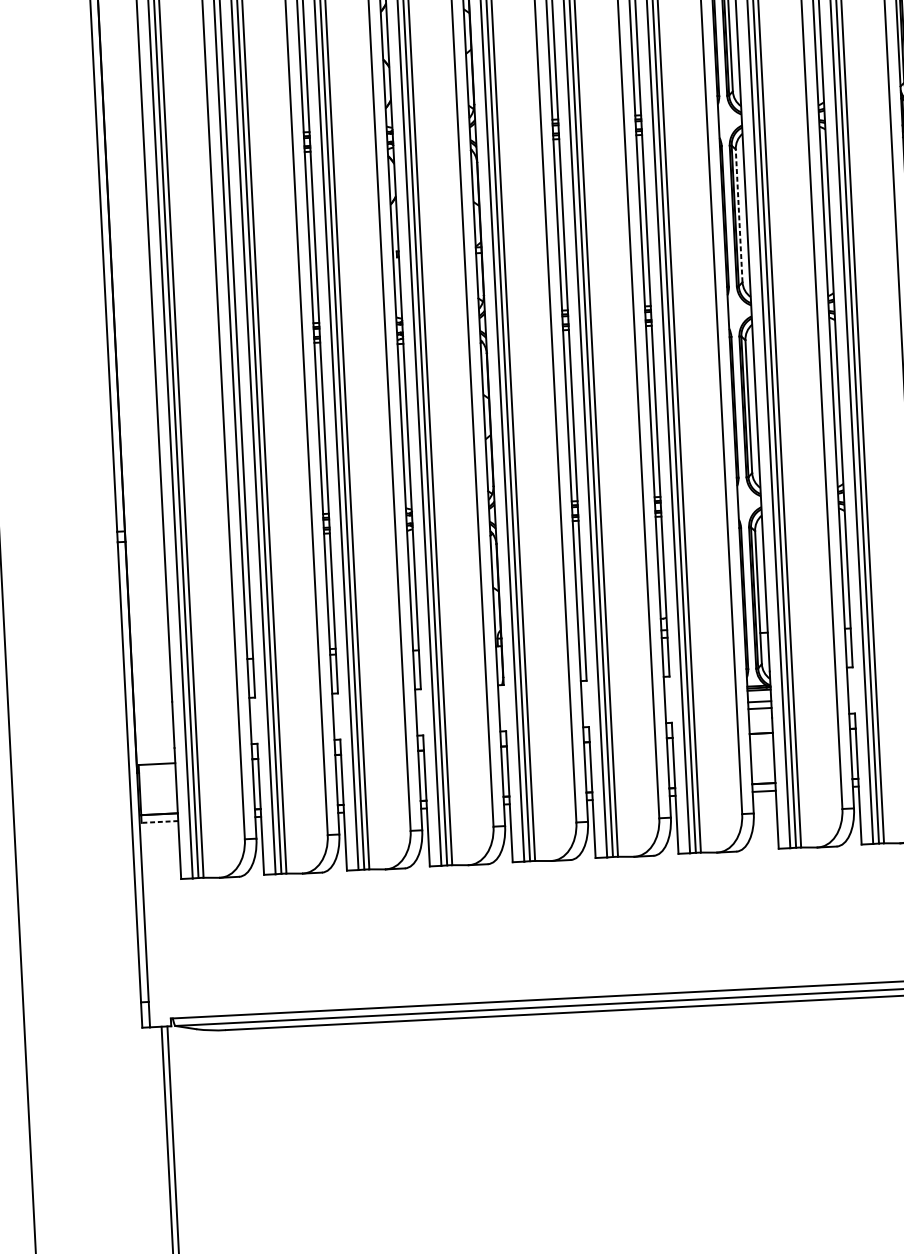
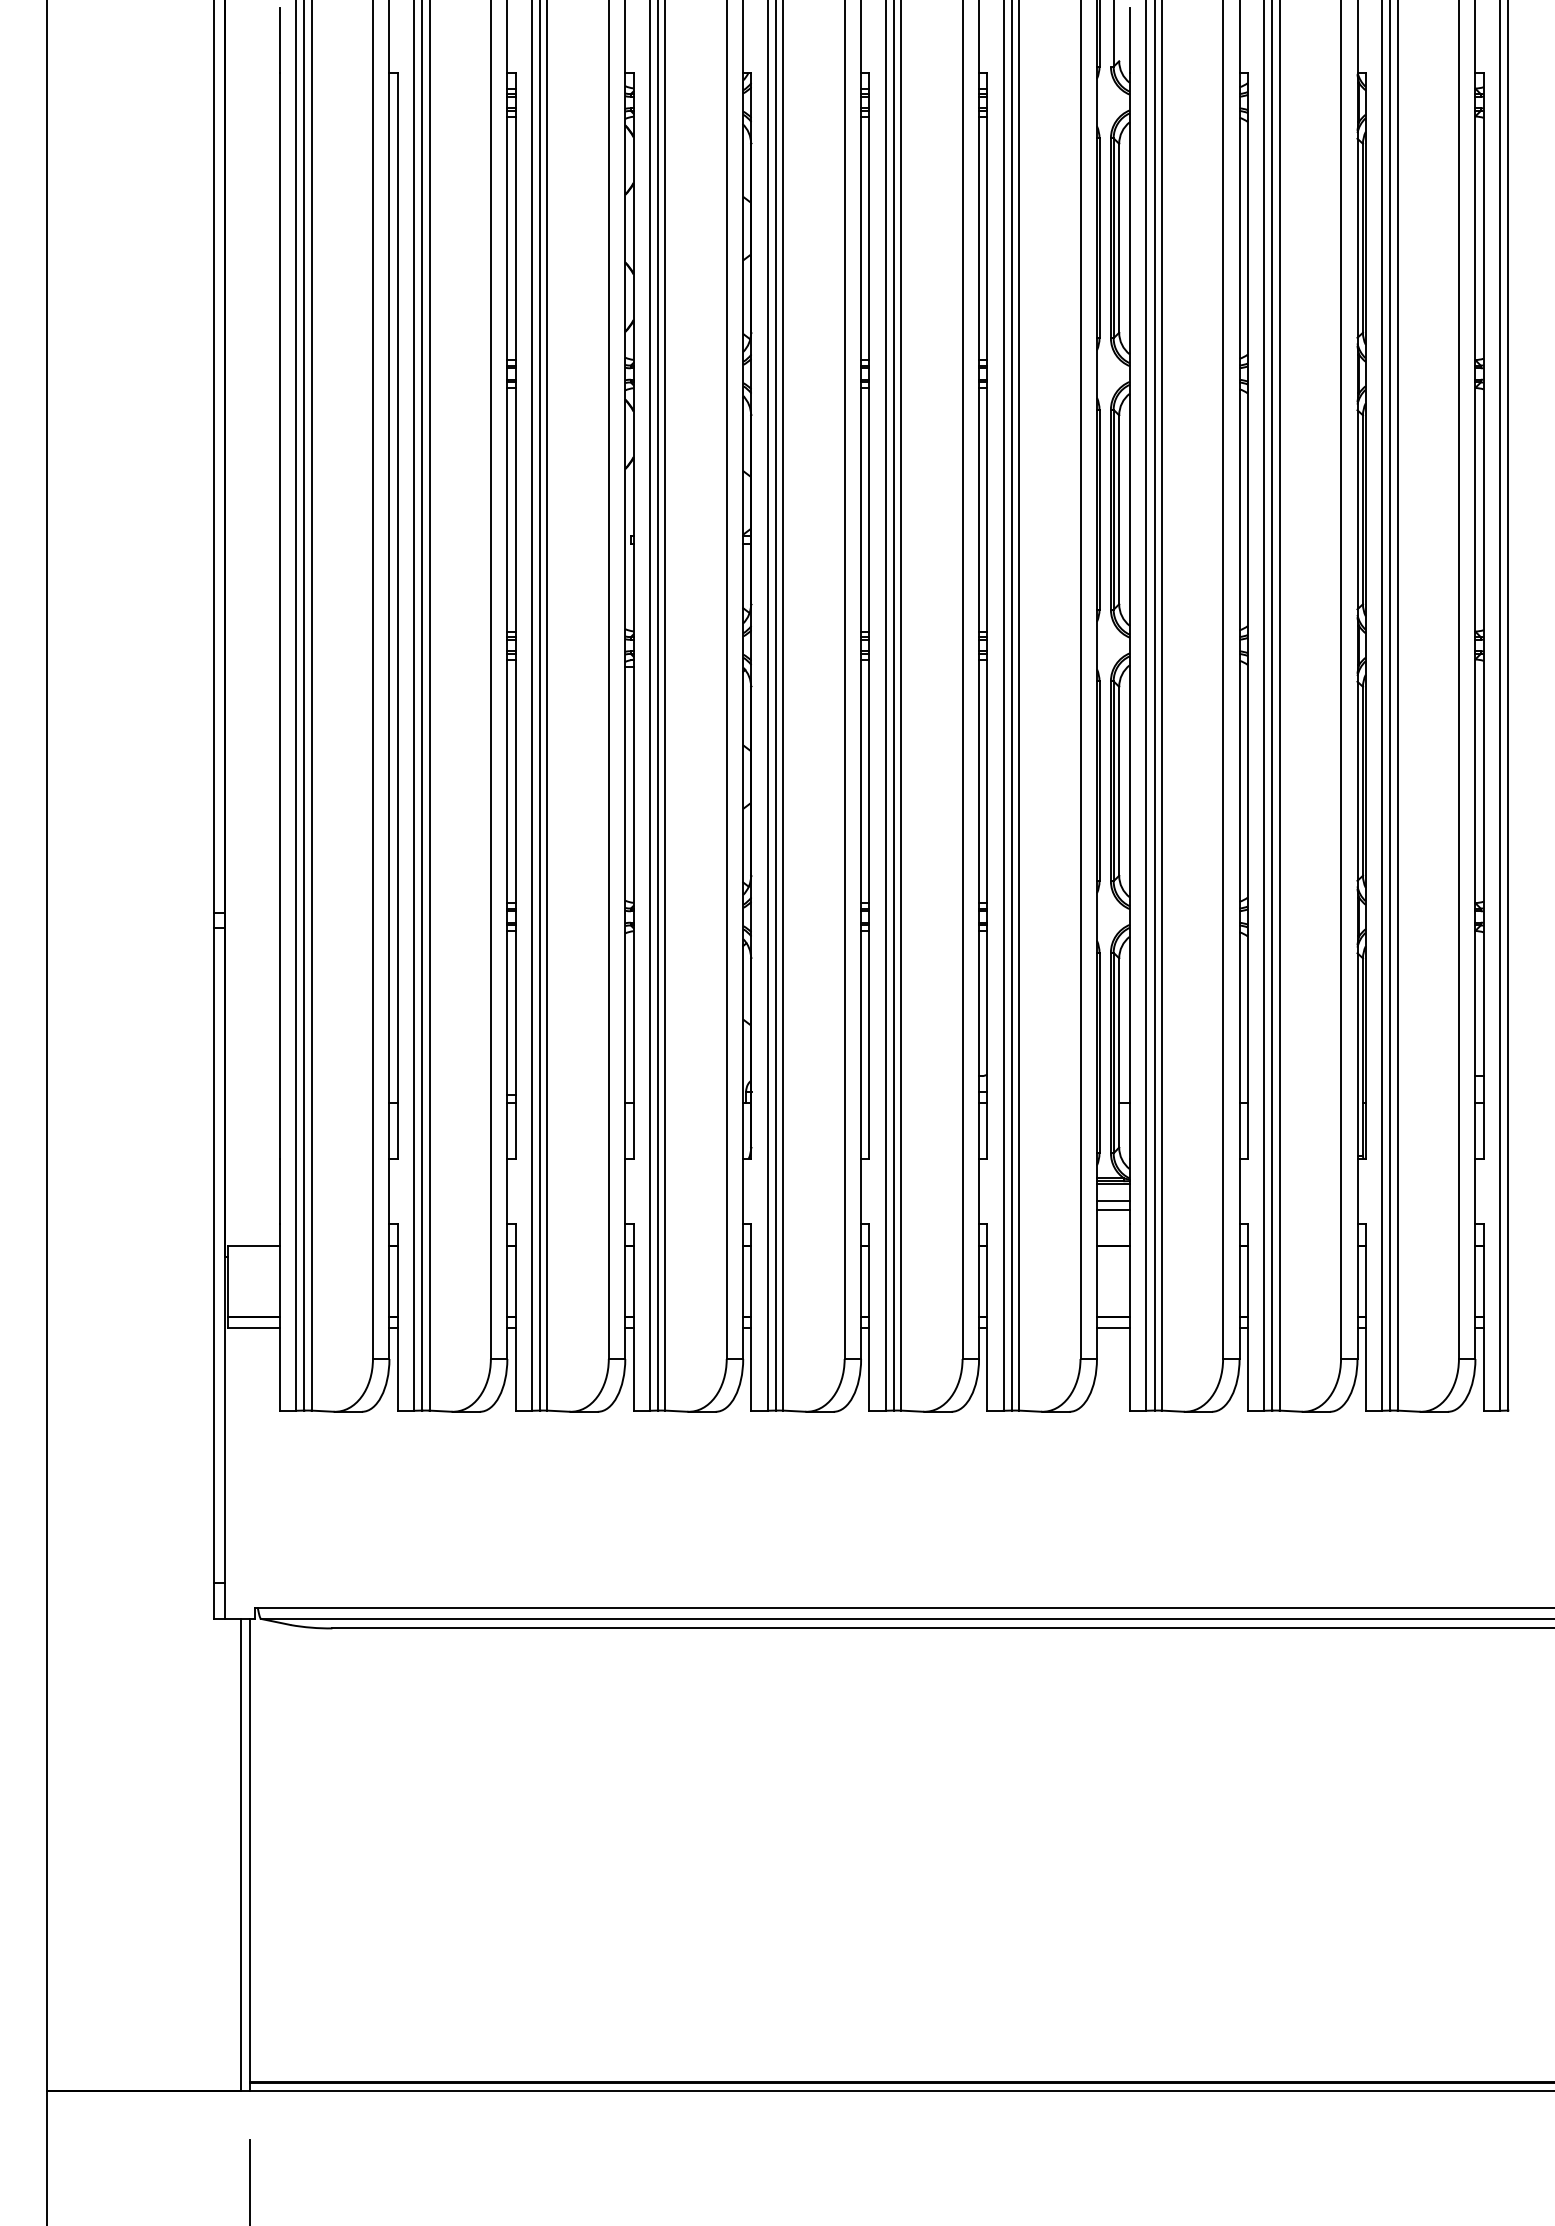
line: (739, 215) -> (1119, 509), dashed -> solid
line: (159, 822) -> (253, 1328), dashed -> solid

